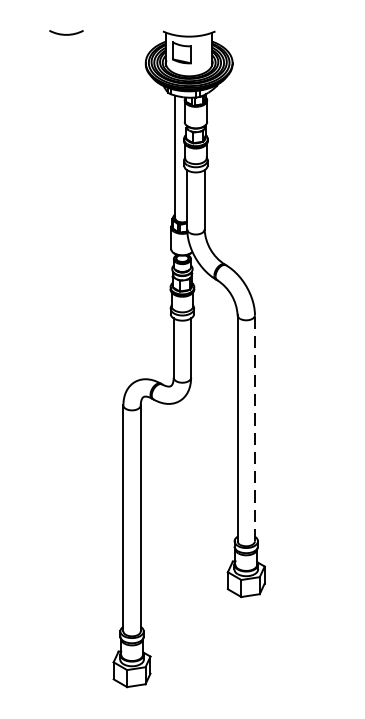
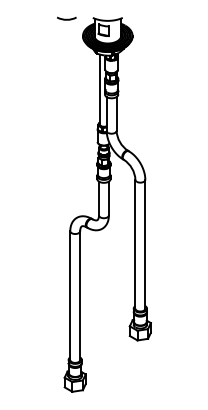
arc: (65, 32) -> (66, 18), moved
line: (255, 427) -> (145, 243), dashed -> solid

